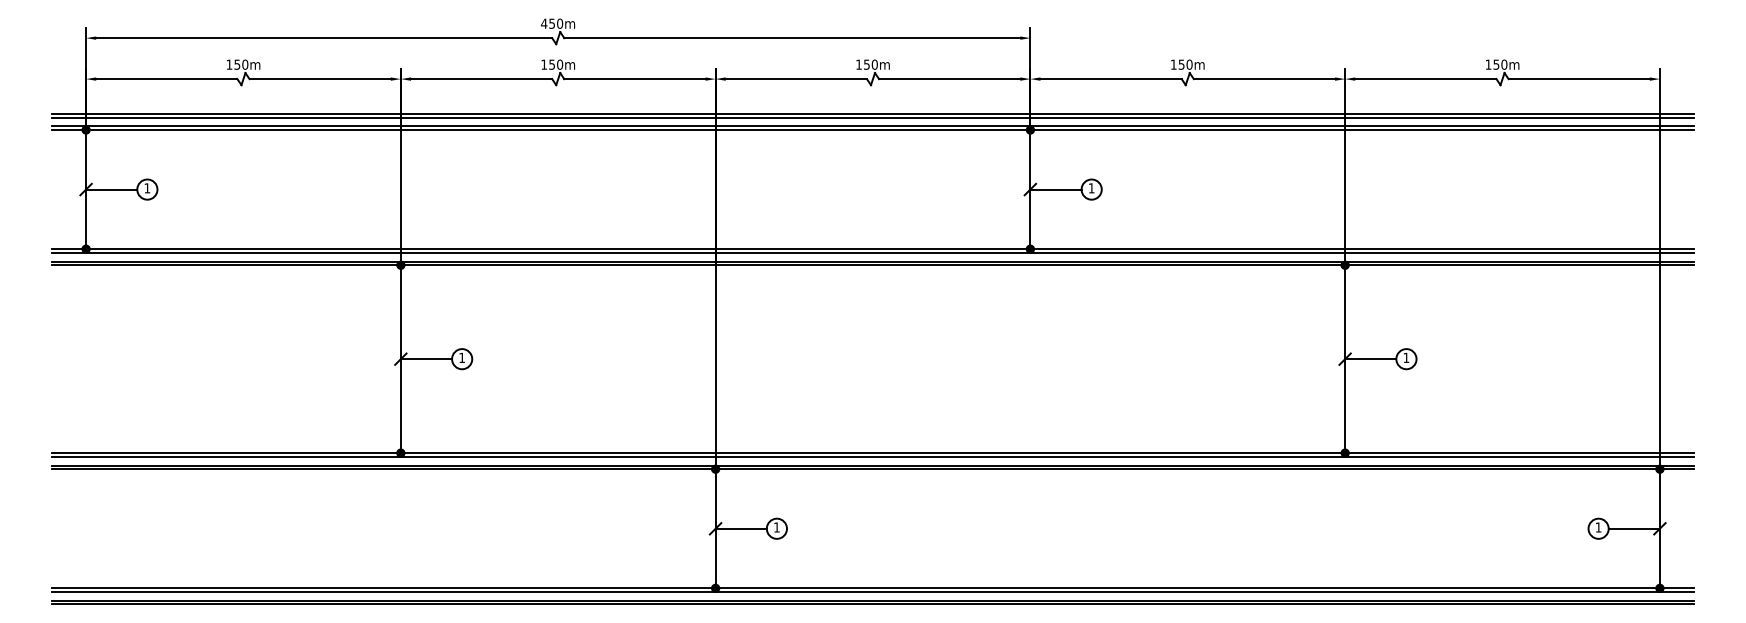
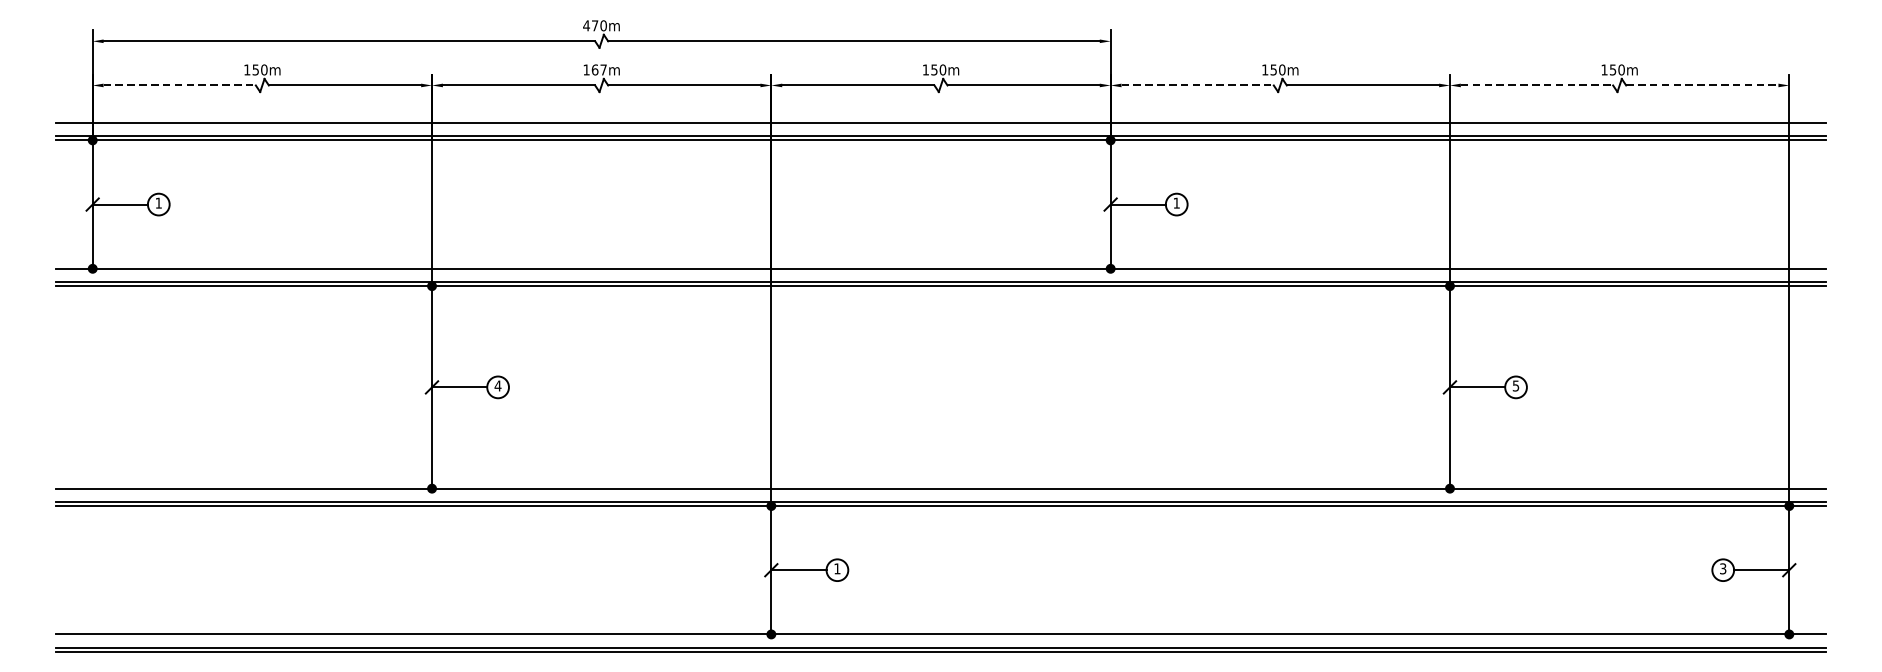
text: (551, 23) -> (594, 25), 450m -> 470m
text: (556, 64) -> (599, 69), 150m -> 167m
line: (166, 79) -> (179, 85), solid -> dashed
line: (1111, 79) -> (1198, 85), solid -> dashed
line: (1425, 79) -> (1536, 85), solid -> dashed
line: (1579, 79) -> (1702, 85), solid -> dashed
line: (872, 117) -> (940, 126), removed
line: (872, 252) -> (940, 272), removed
text: (461, 357) -> (497, 385), 1 -> 4
text: (1406, 357) -> (1516, 385), 1 -> 5
line: (872, 456) -> (940, 492), removed
text: (1598, 527) -> (1723, 568), 1 -> 3
line: (872, 592) -> (940, 638), removed

